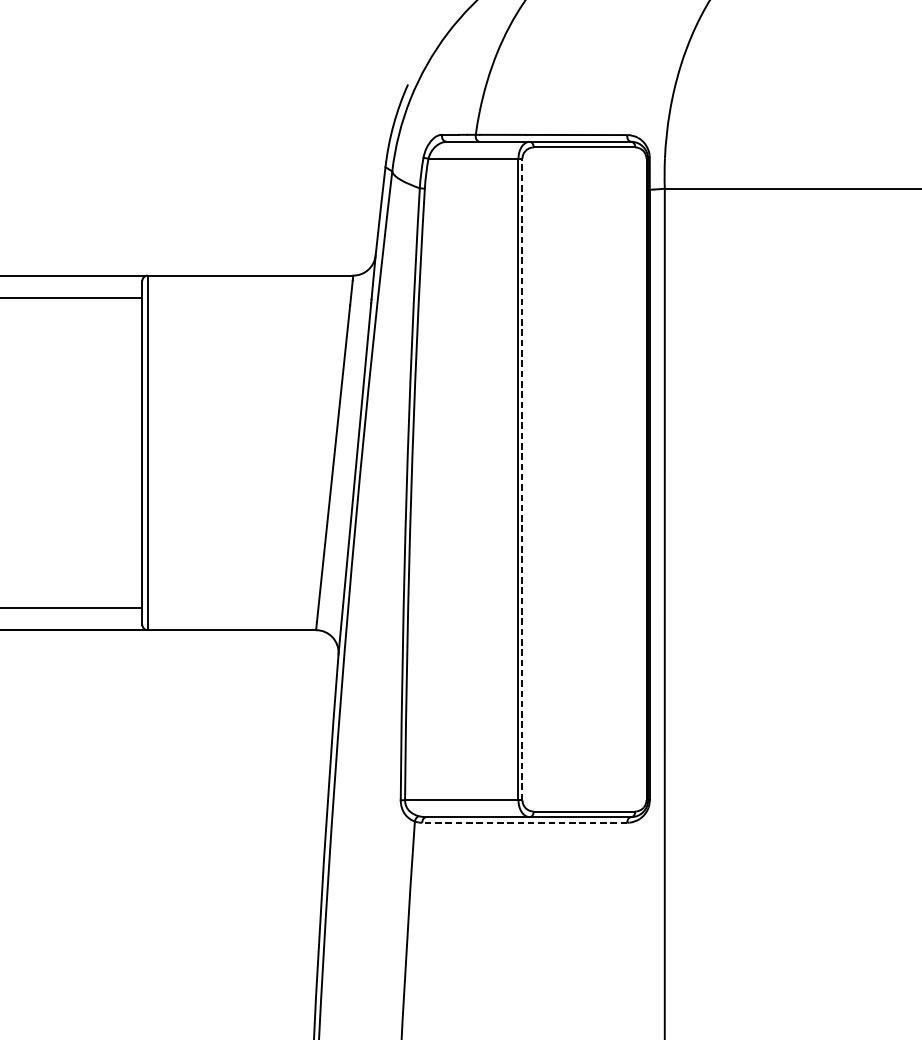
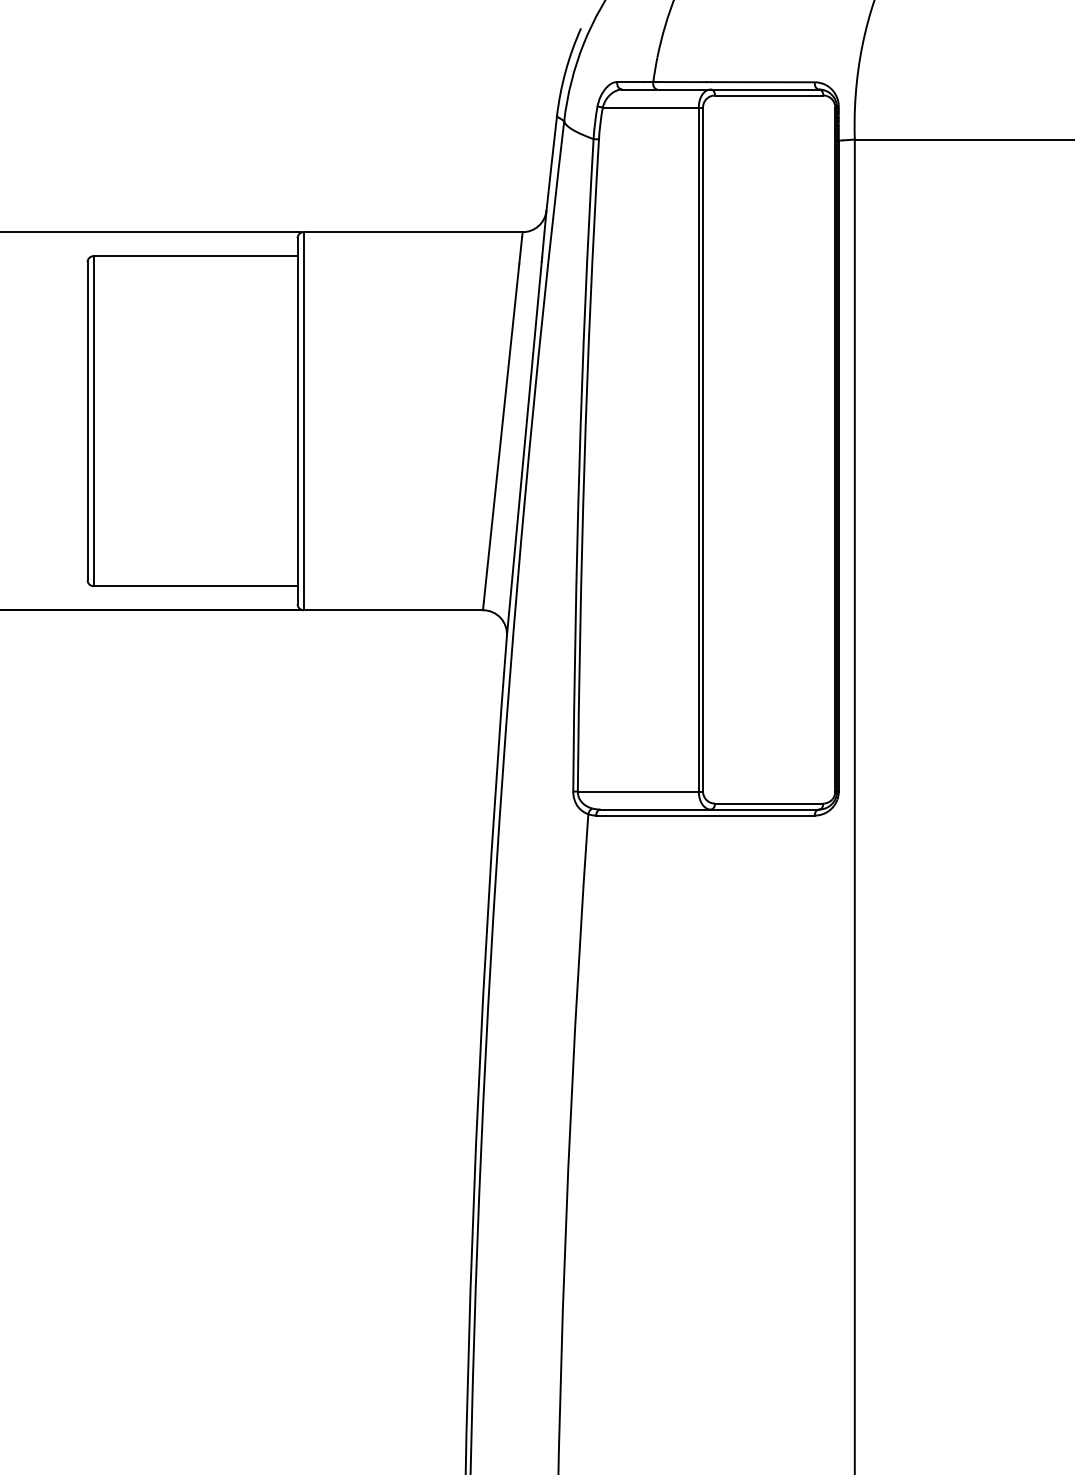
line: (522, 479) -> (703, 449), dashed -> solid
line: (524, 822) -> (705, 815), dashed -> solid

